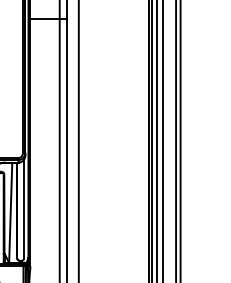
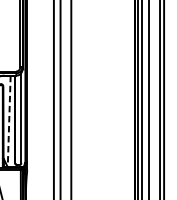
line: (10, 212) -> (9, 121), solid -> dashed

